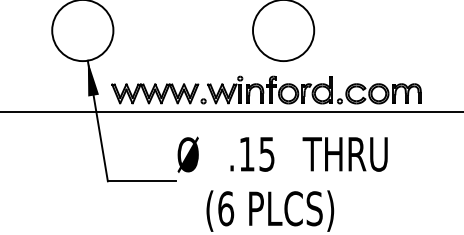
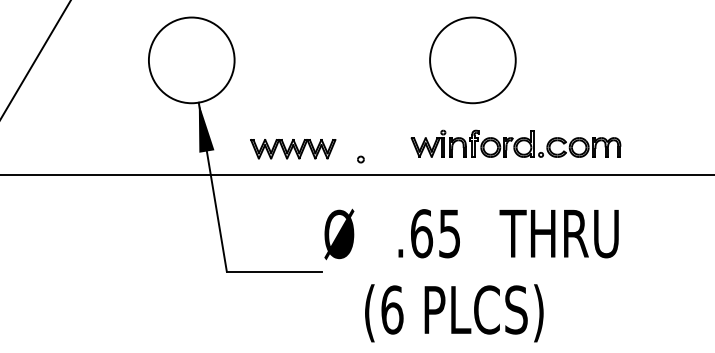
part: (314, 89) -> (515, 143), size x0.7
part: (155, 94) -> (293, 149), size x0.7
text: (247, 154) -> (422, 233), .15 -> .65

